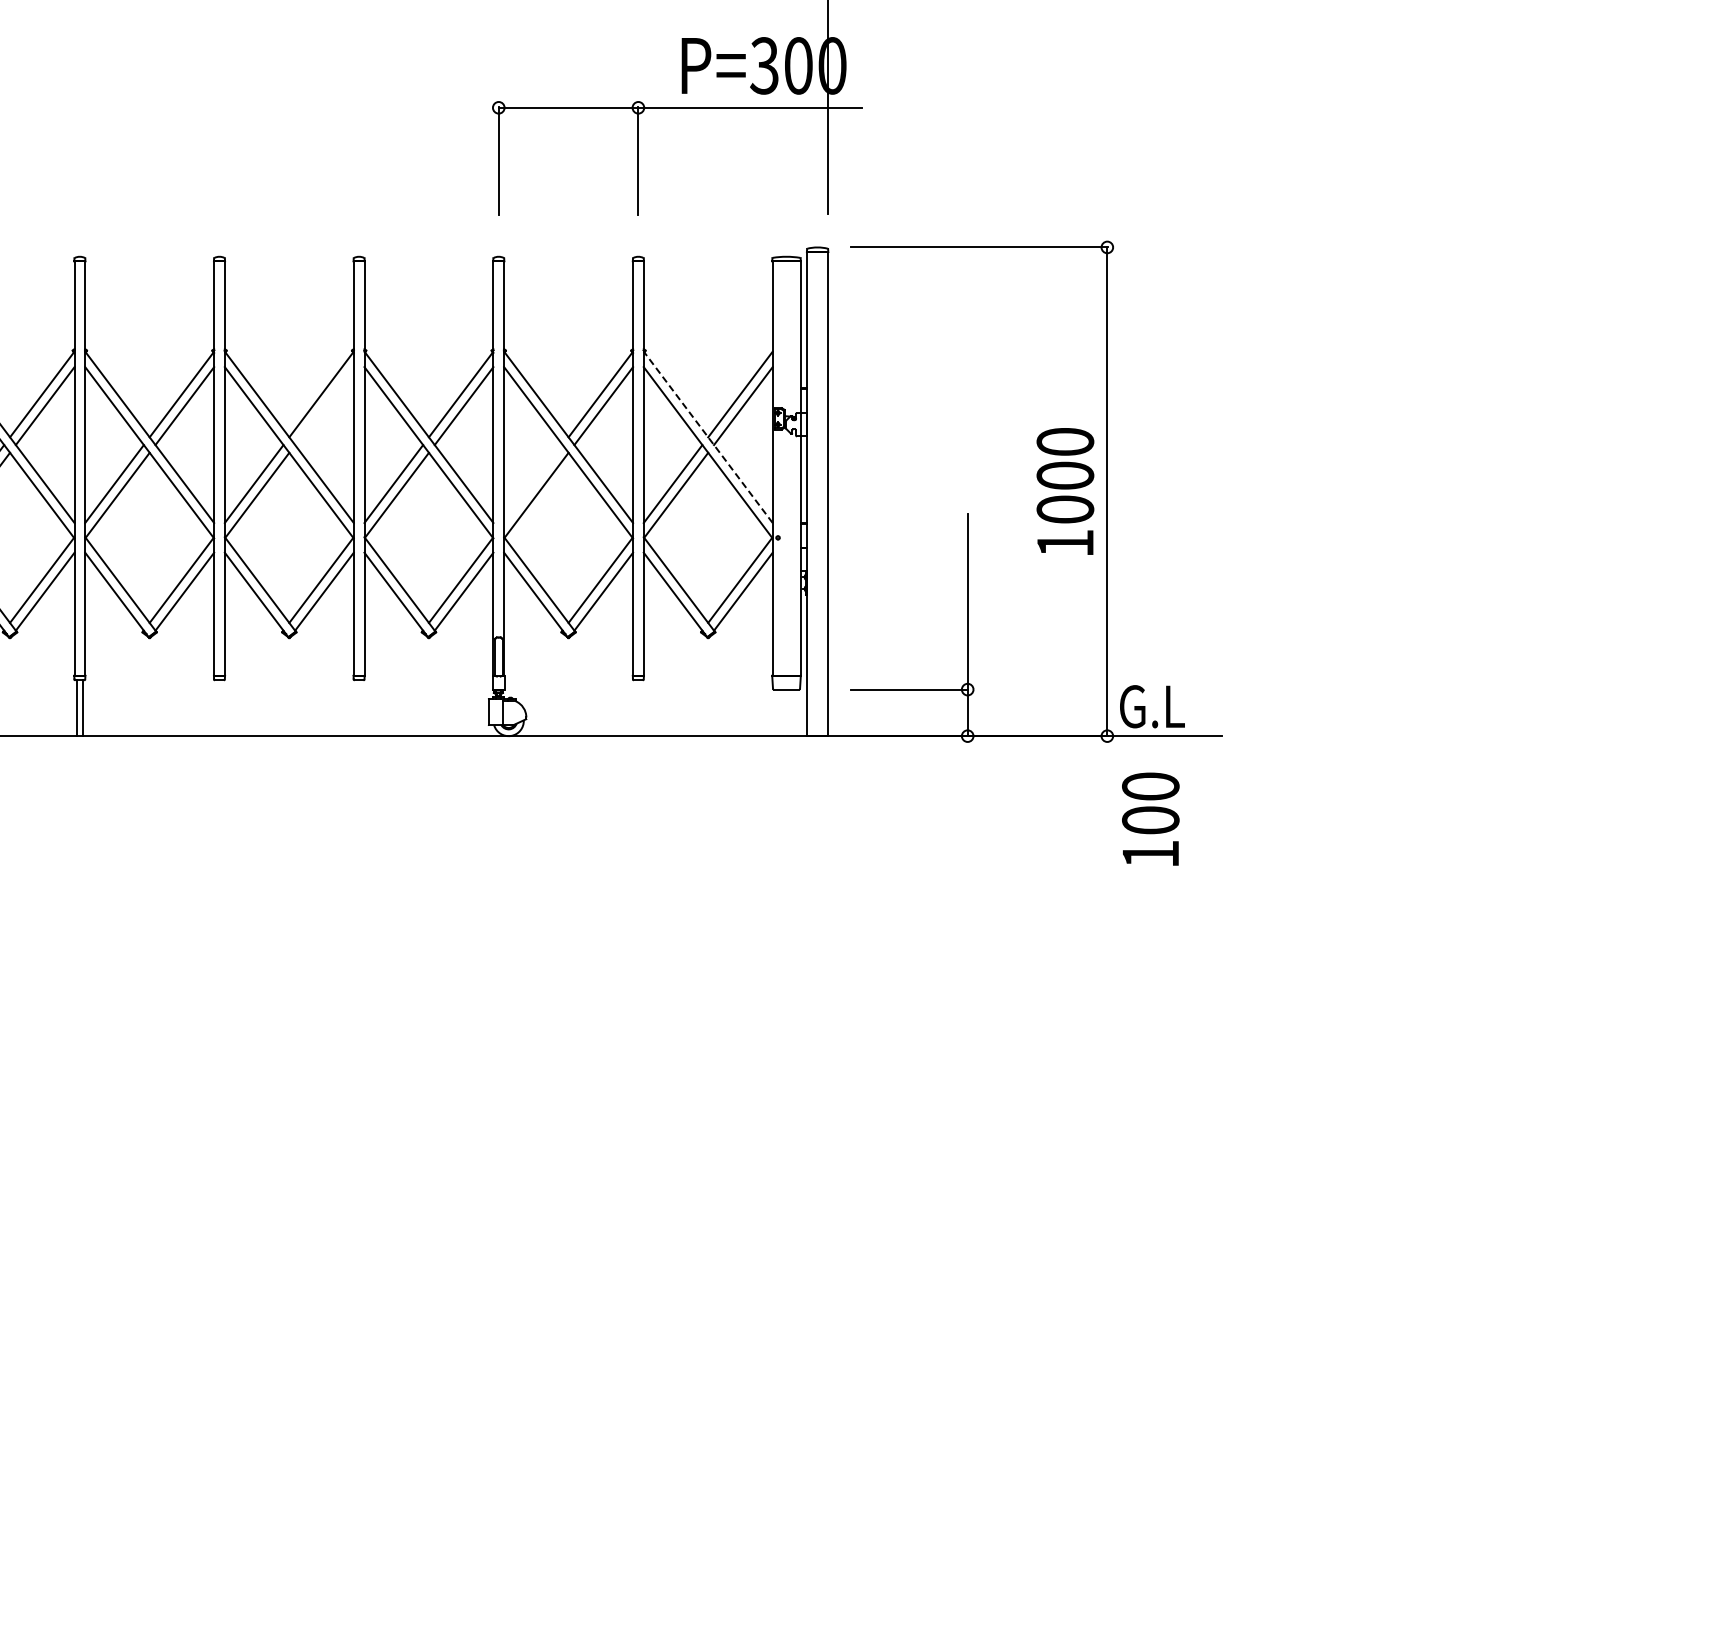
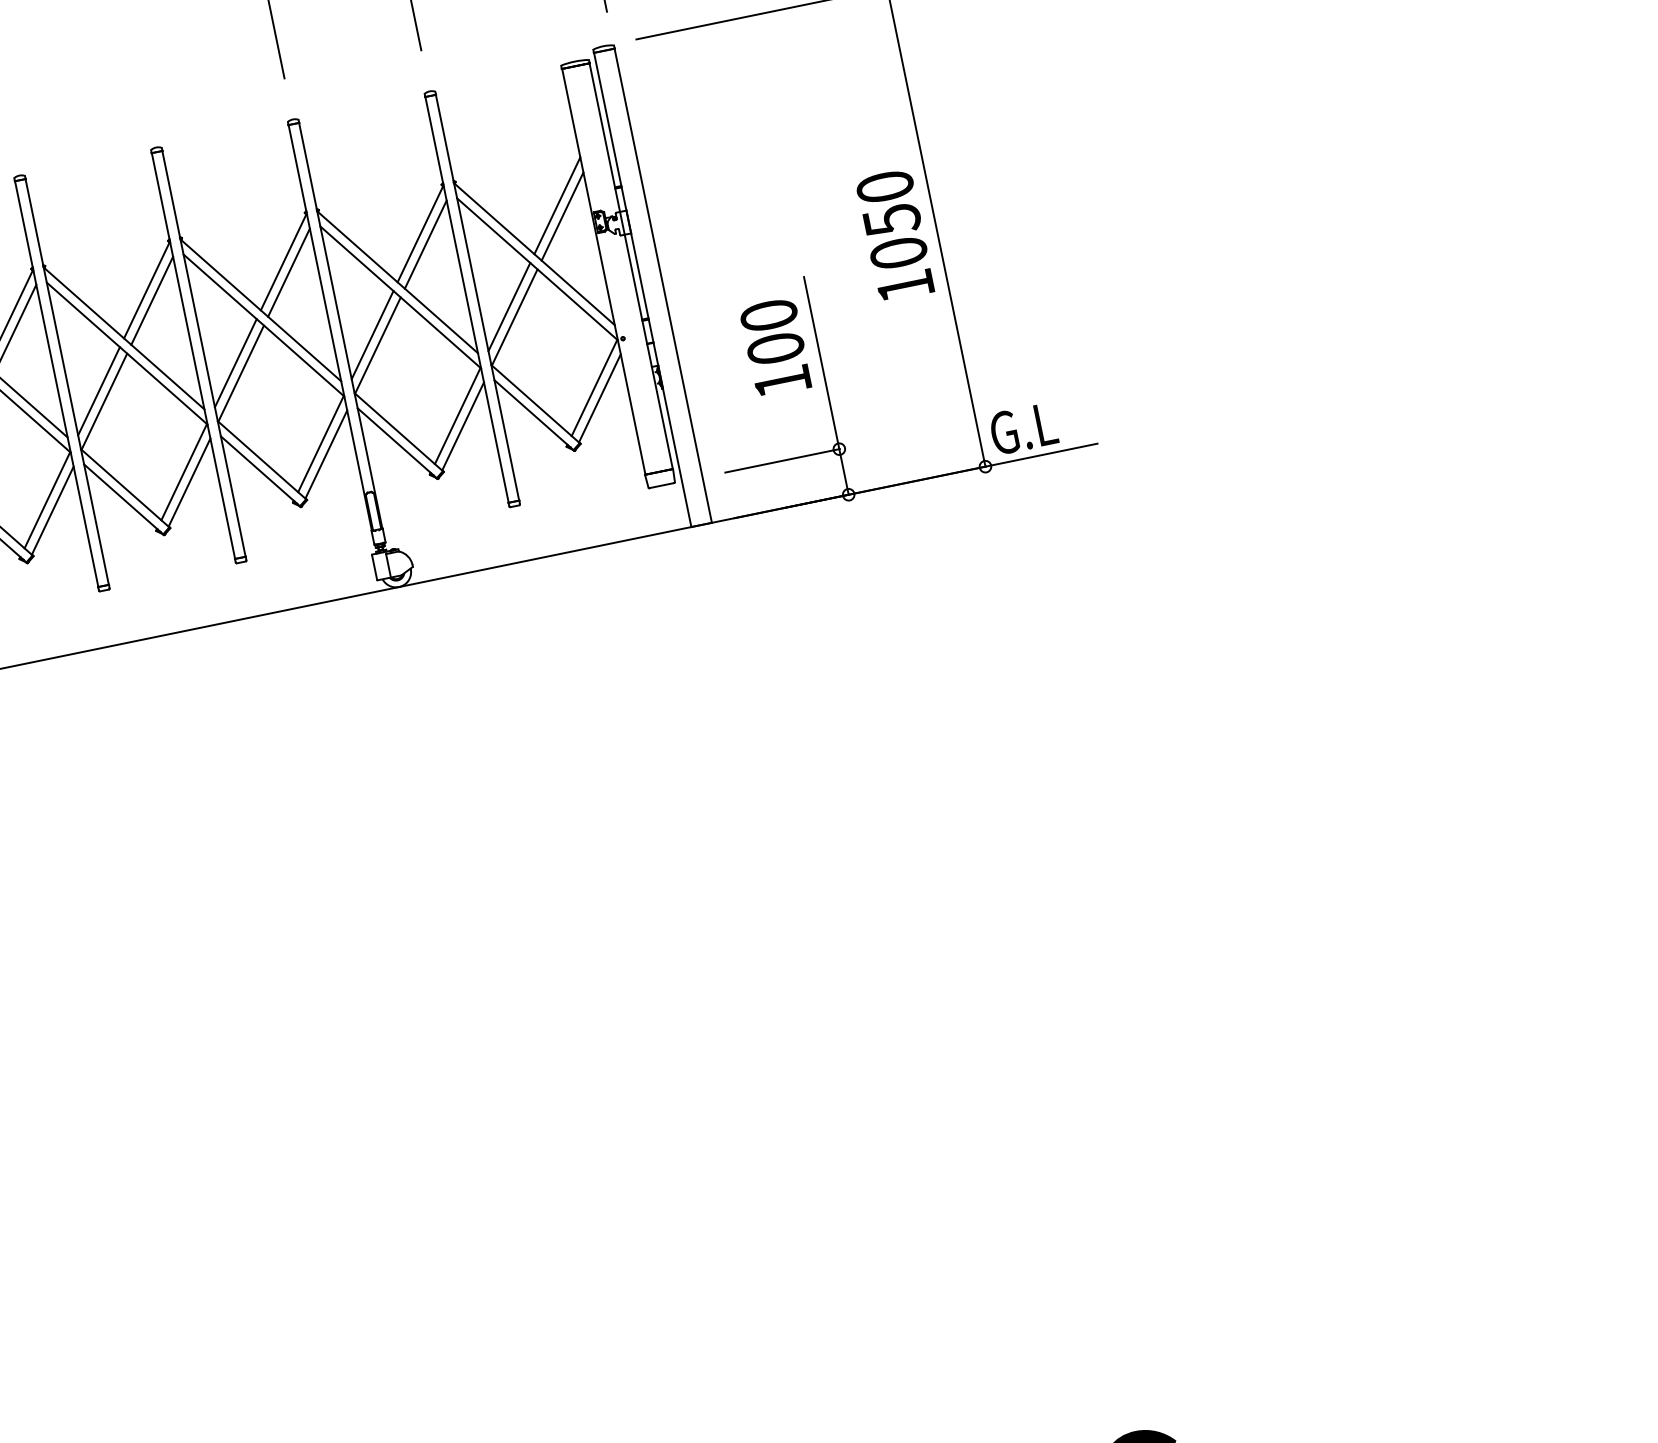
line: (324, 406) -> (152, 301), added
line: (707, 436) -> (533, 253), dashed -> solid
text: (1065, 475) -> (892, 219), 1000 -> 1050
line: (533, 484) -> (372, 335), added
text: (1150, 818) -> (775, 346), moved

